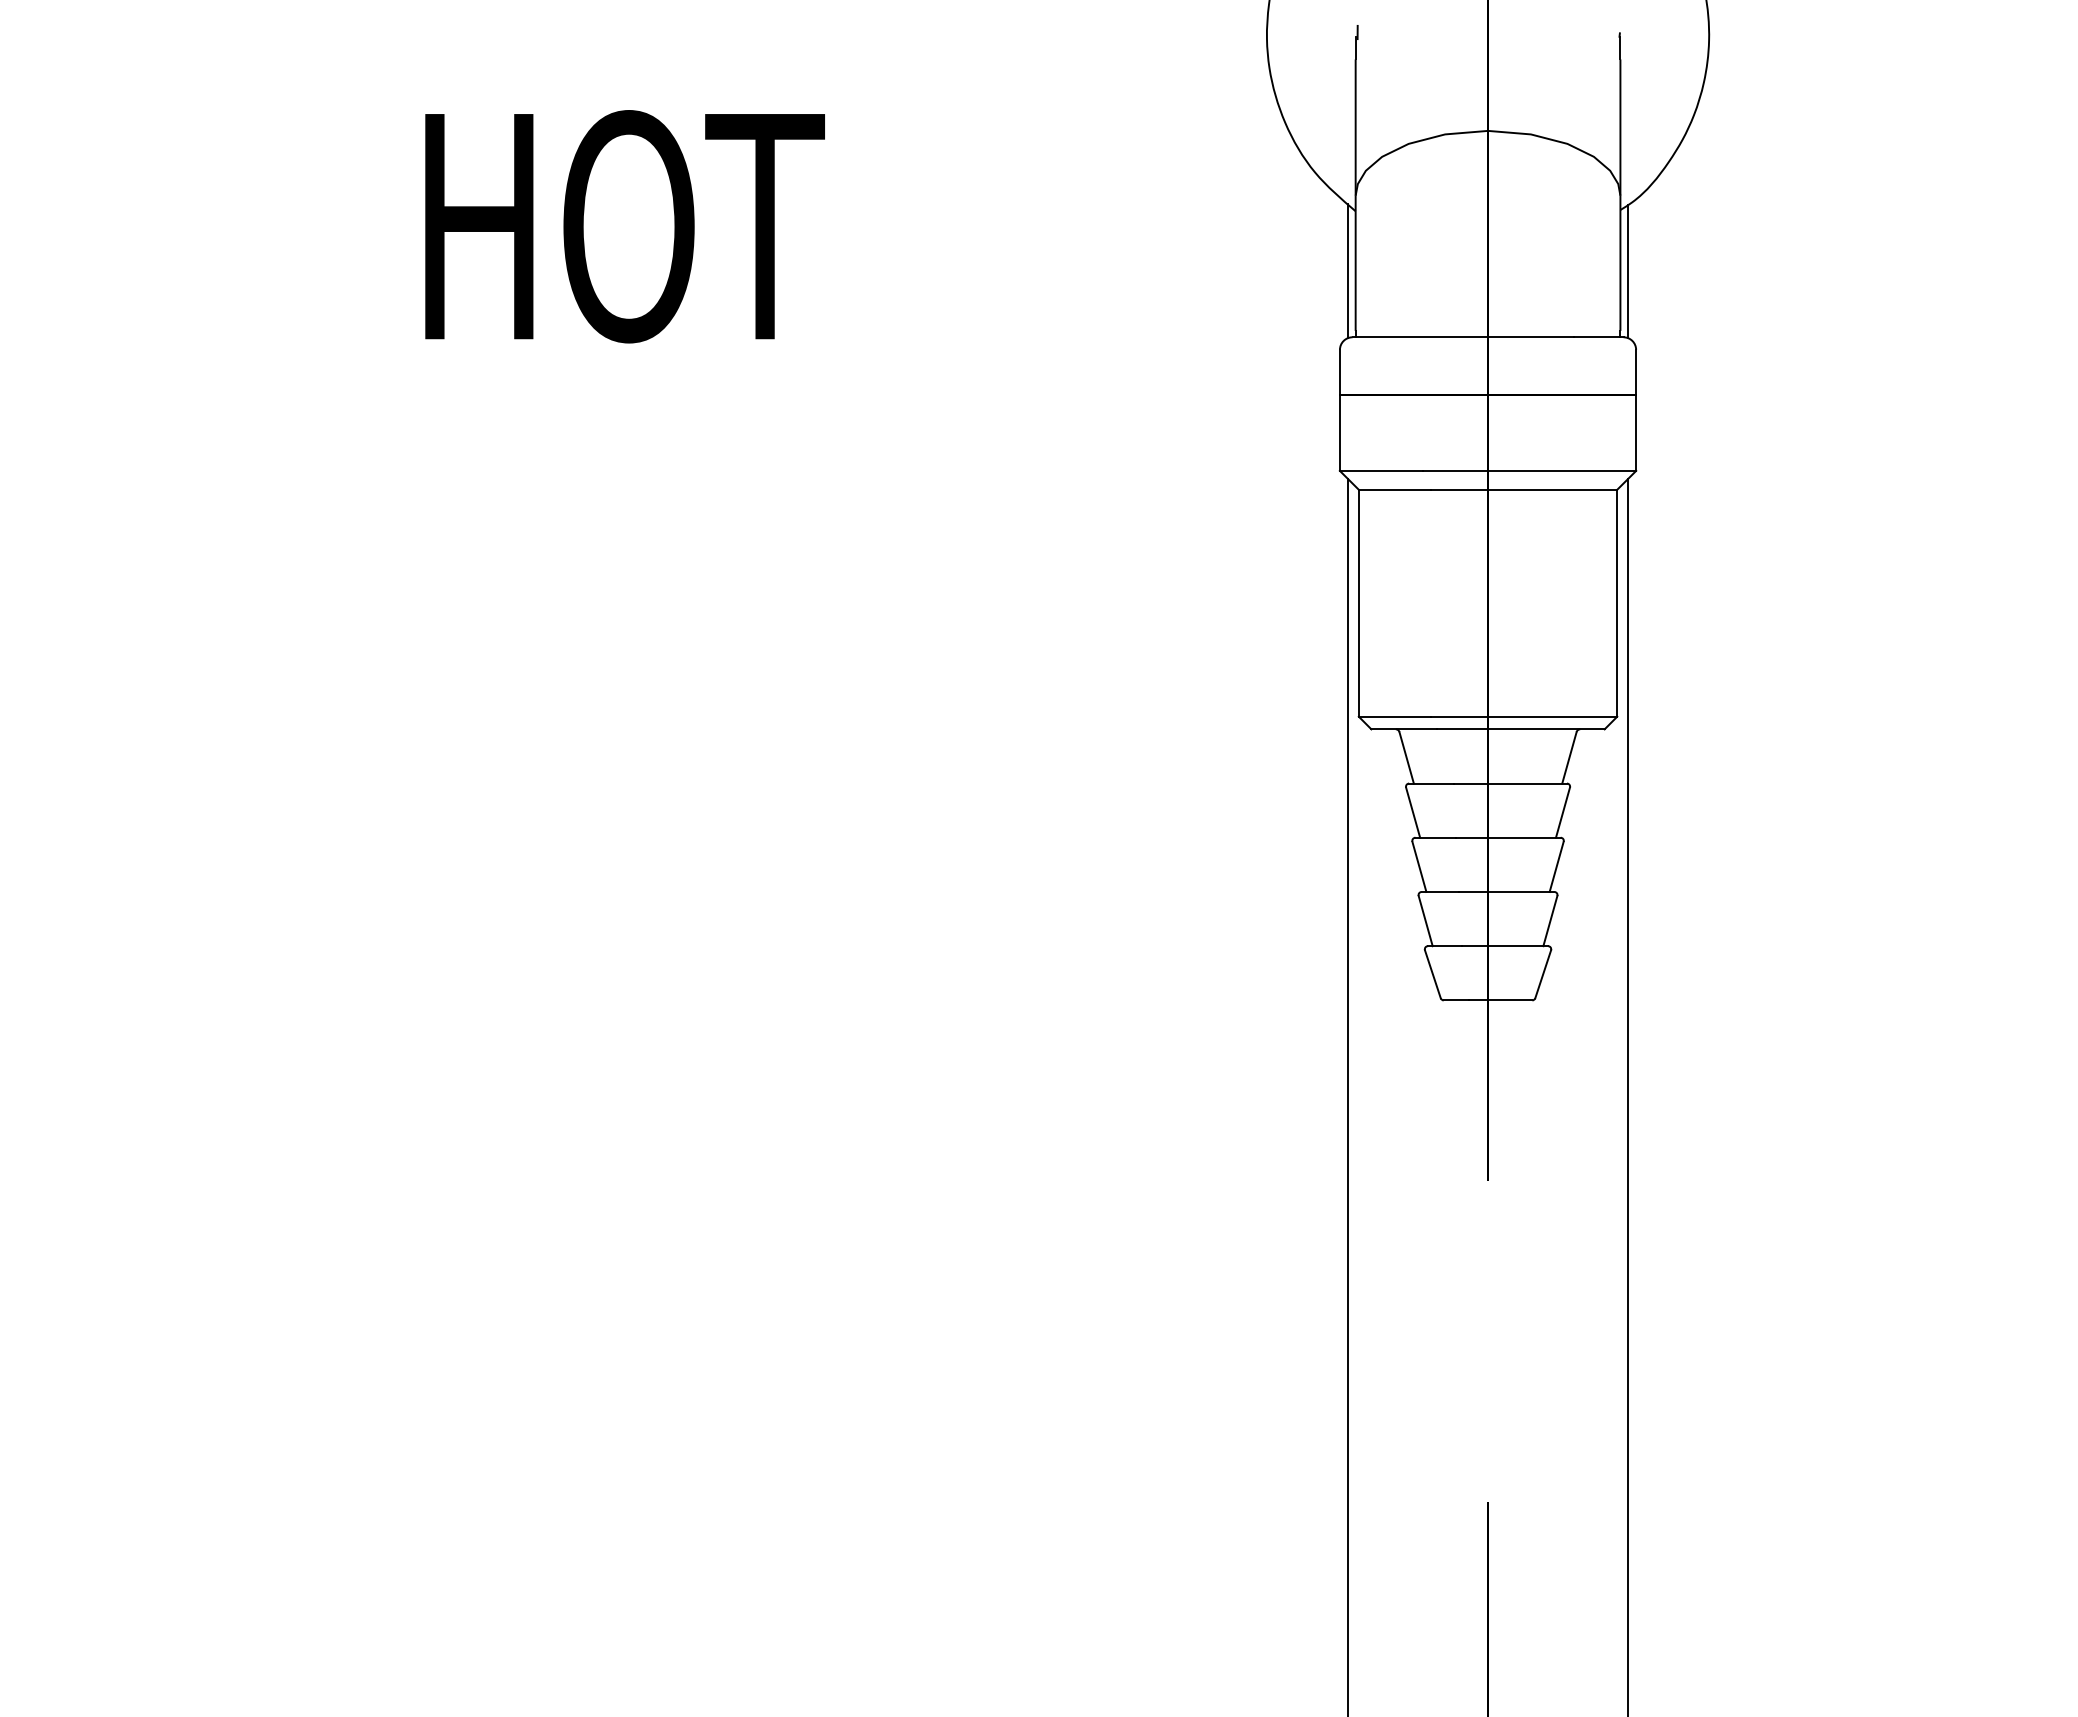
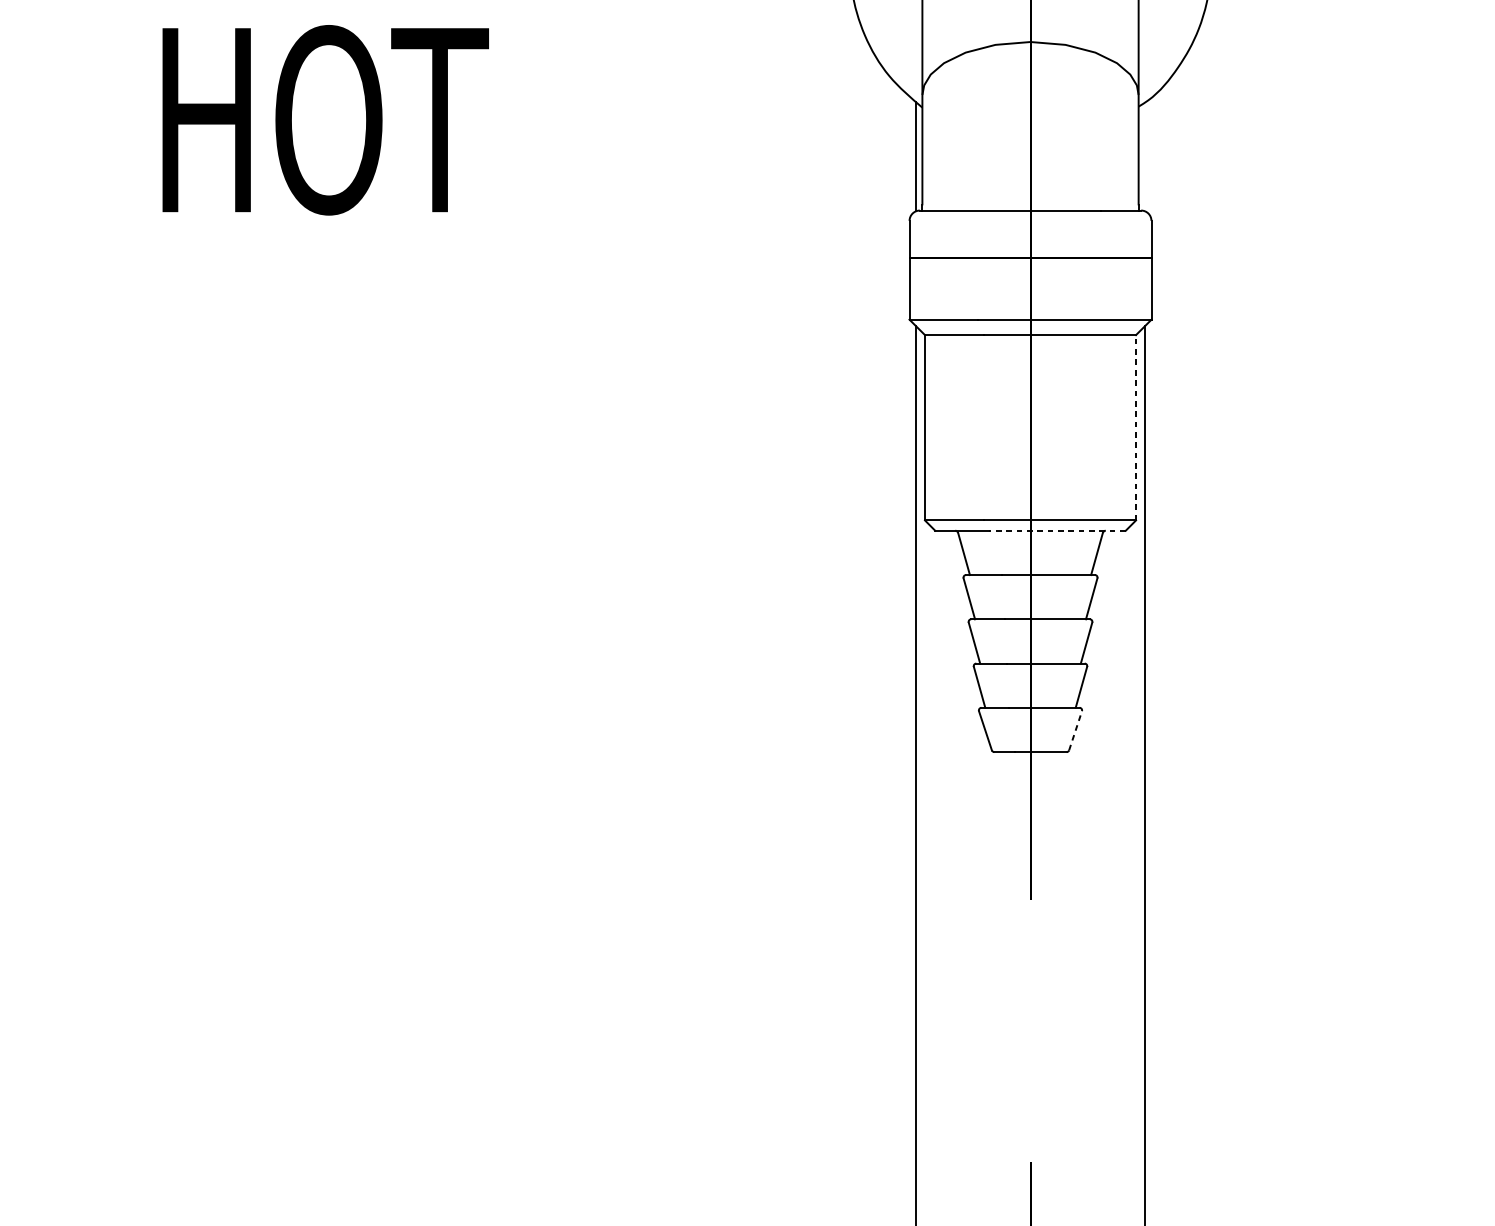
line: (1628, 271) -> (1145, 156), removed
line: (1617, 602) -> (1136, 427), solid -> dashed
line: (1520, 729) -> (1057, 530), solid -> dashed
line: (1543, 973) -> (1075, 730), solid -> dashed

